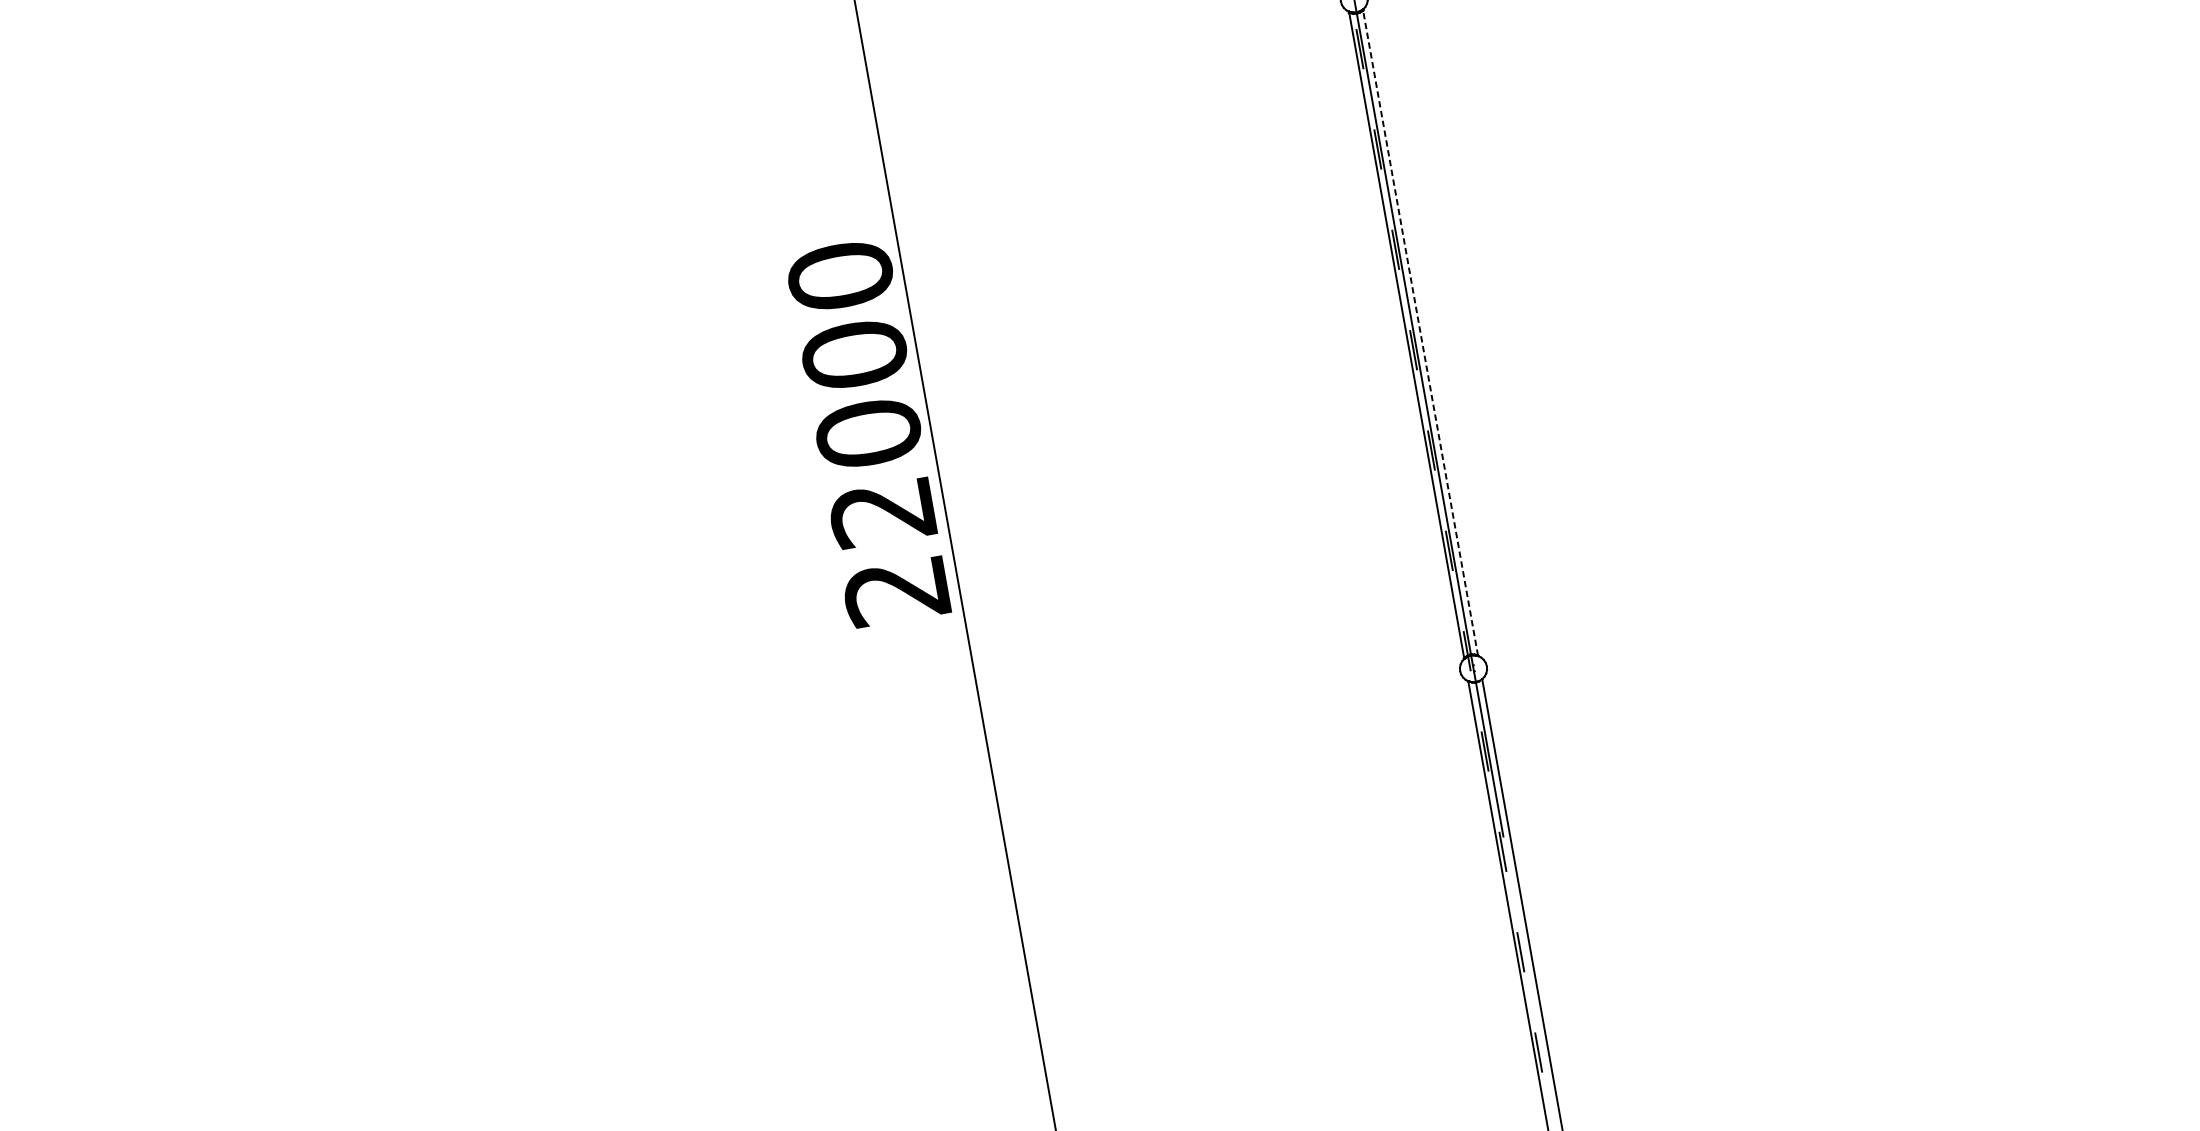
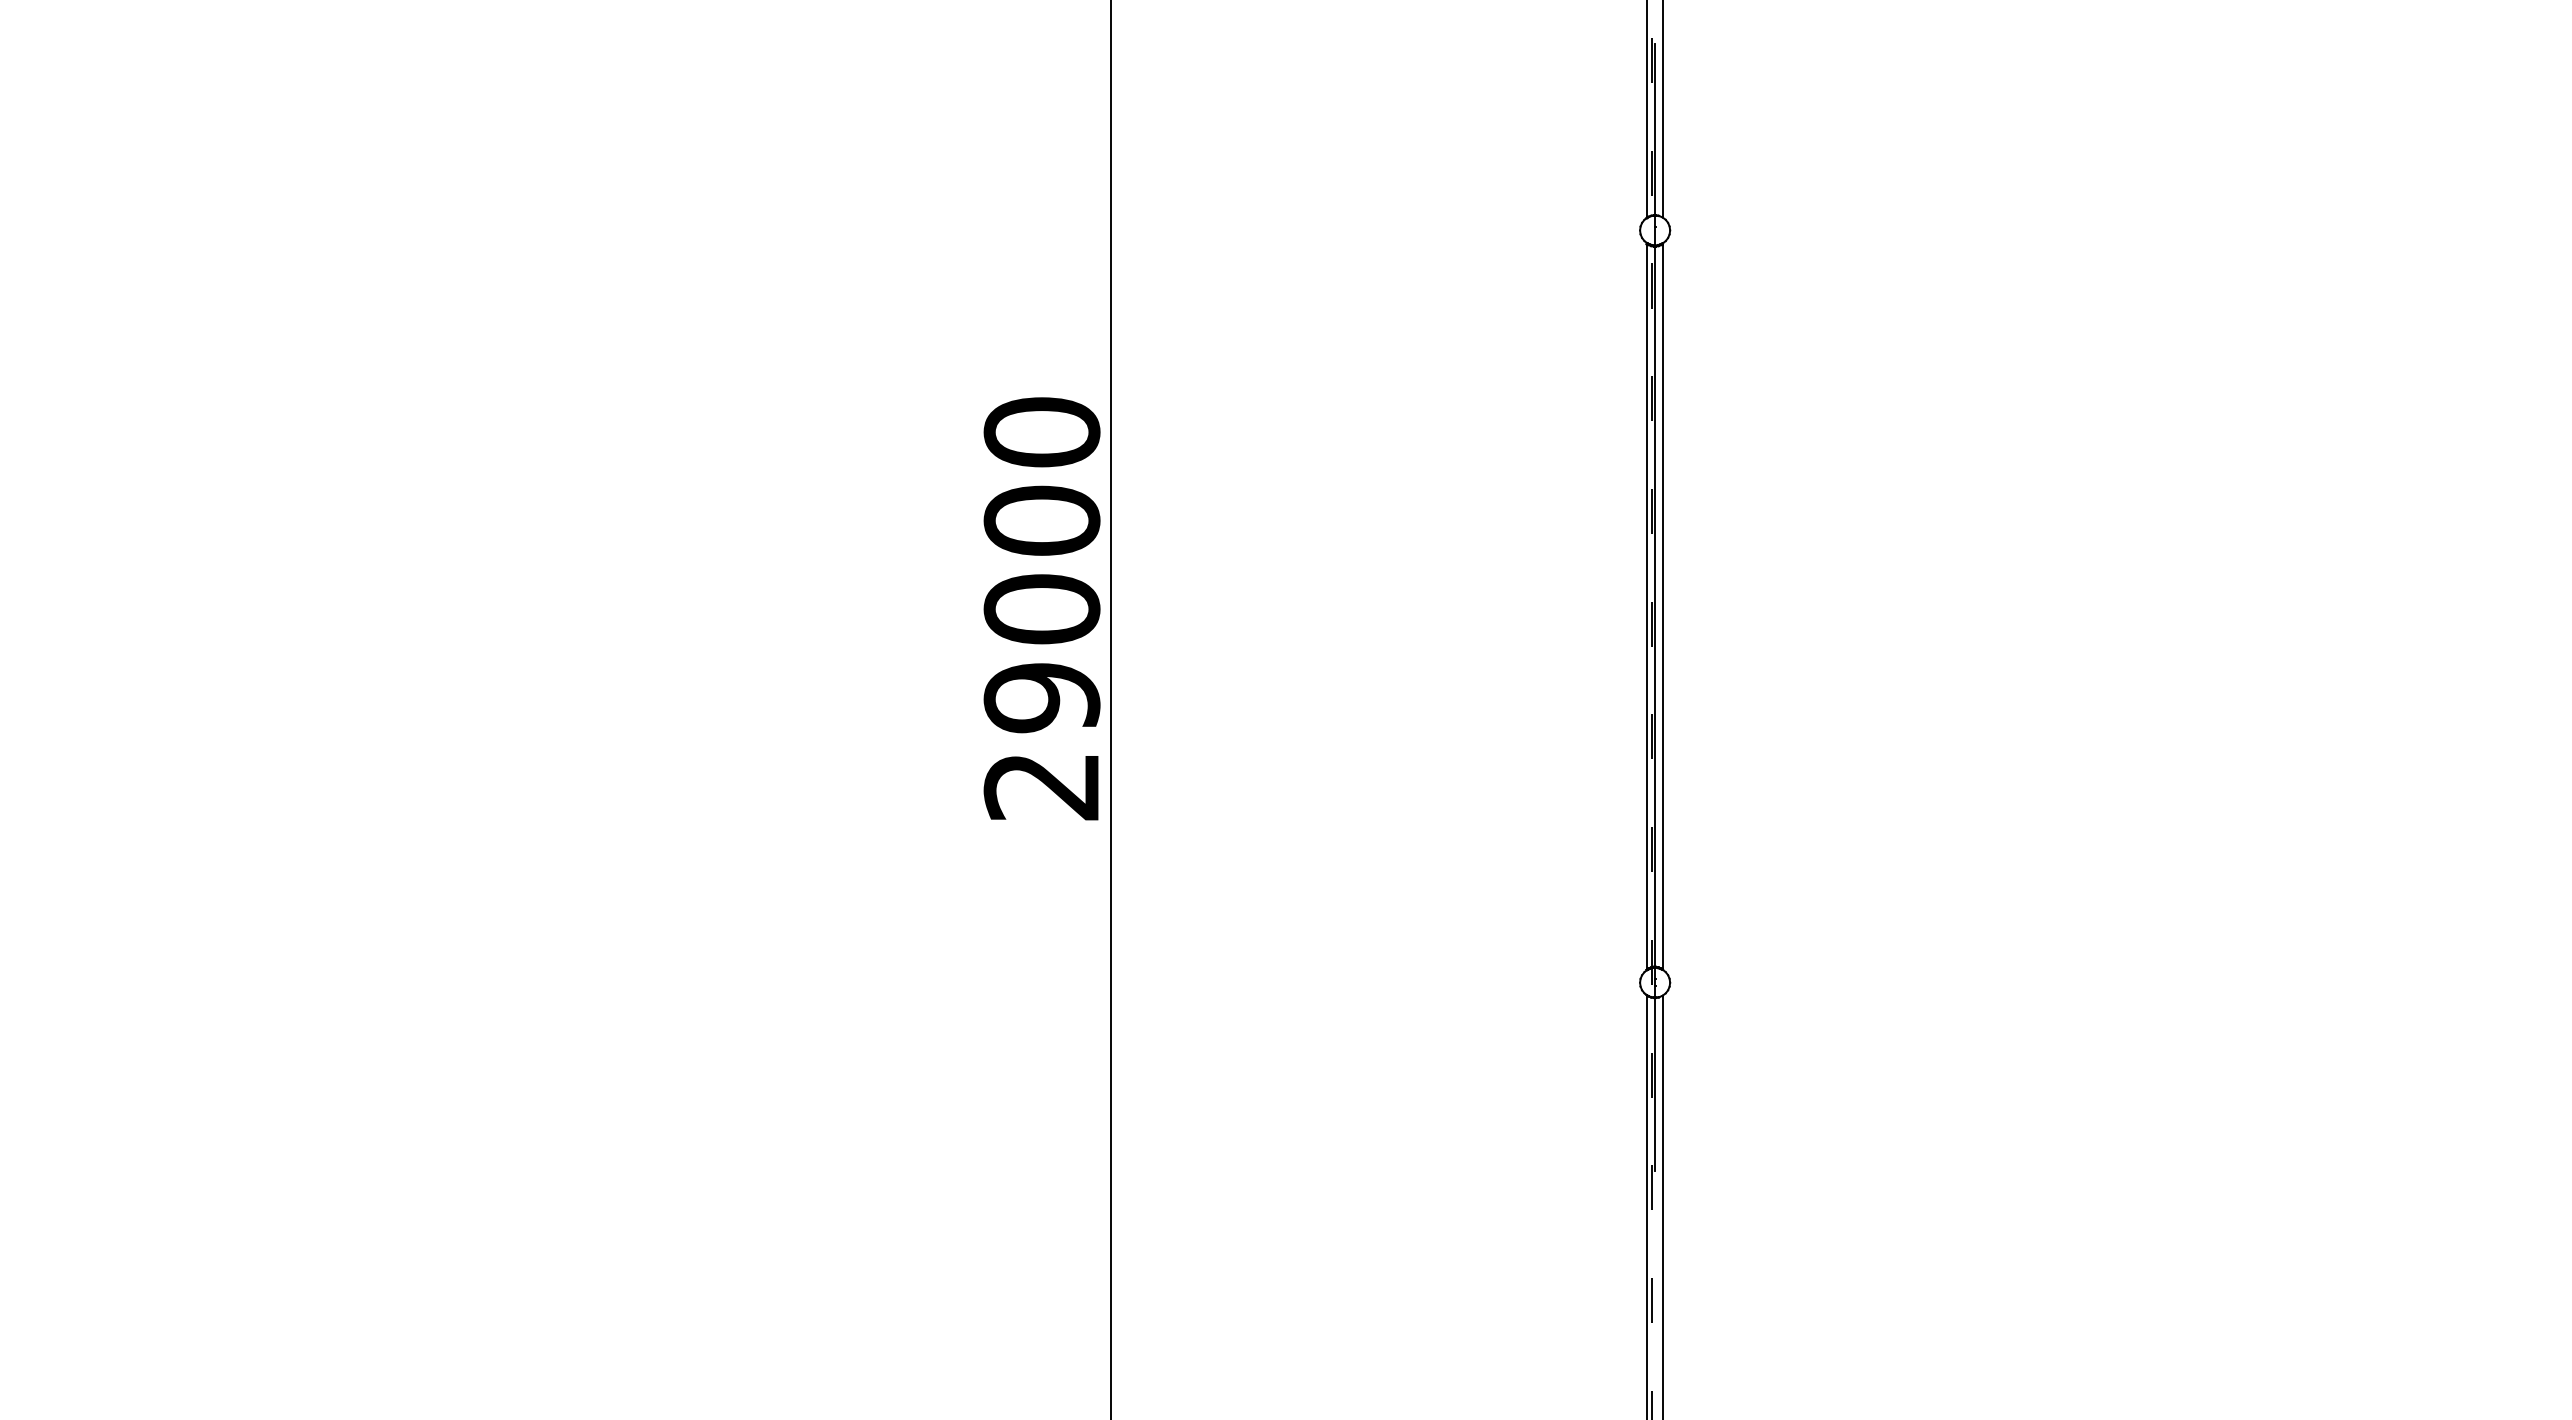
line: (1420, 332) -> (1662, 606), dashed -> solid
text: (882, 513) -> (1041, 698), 22000 -> 29000

